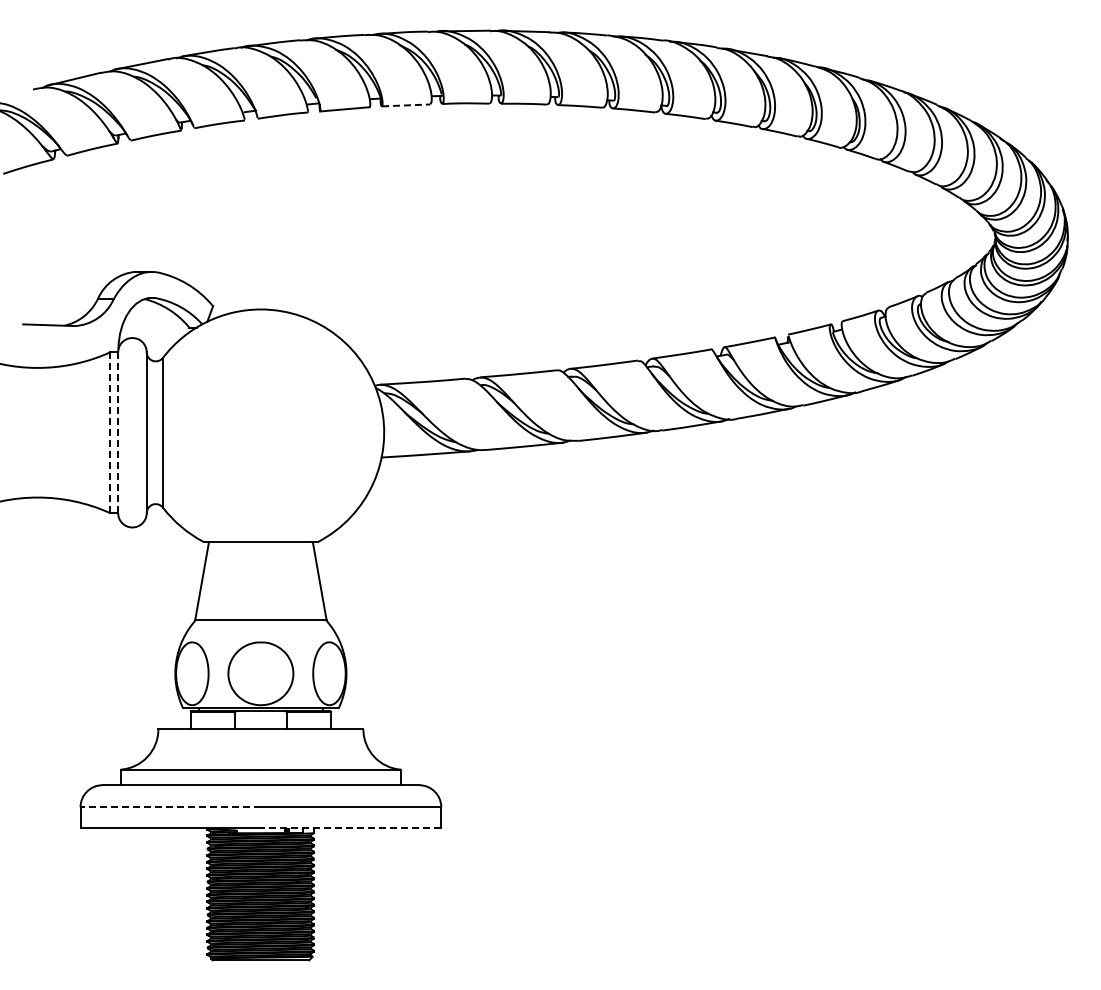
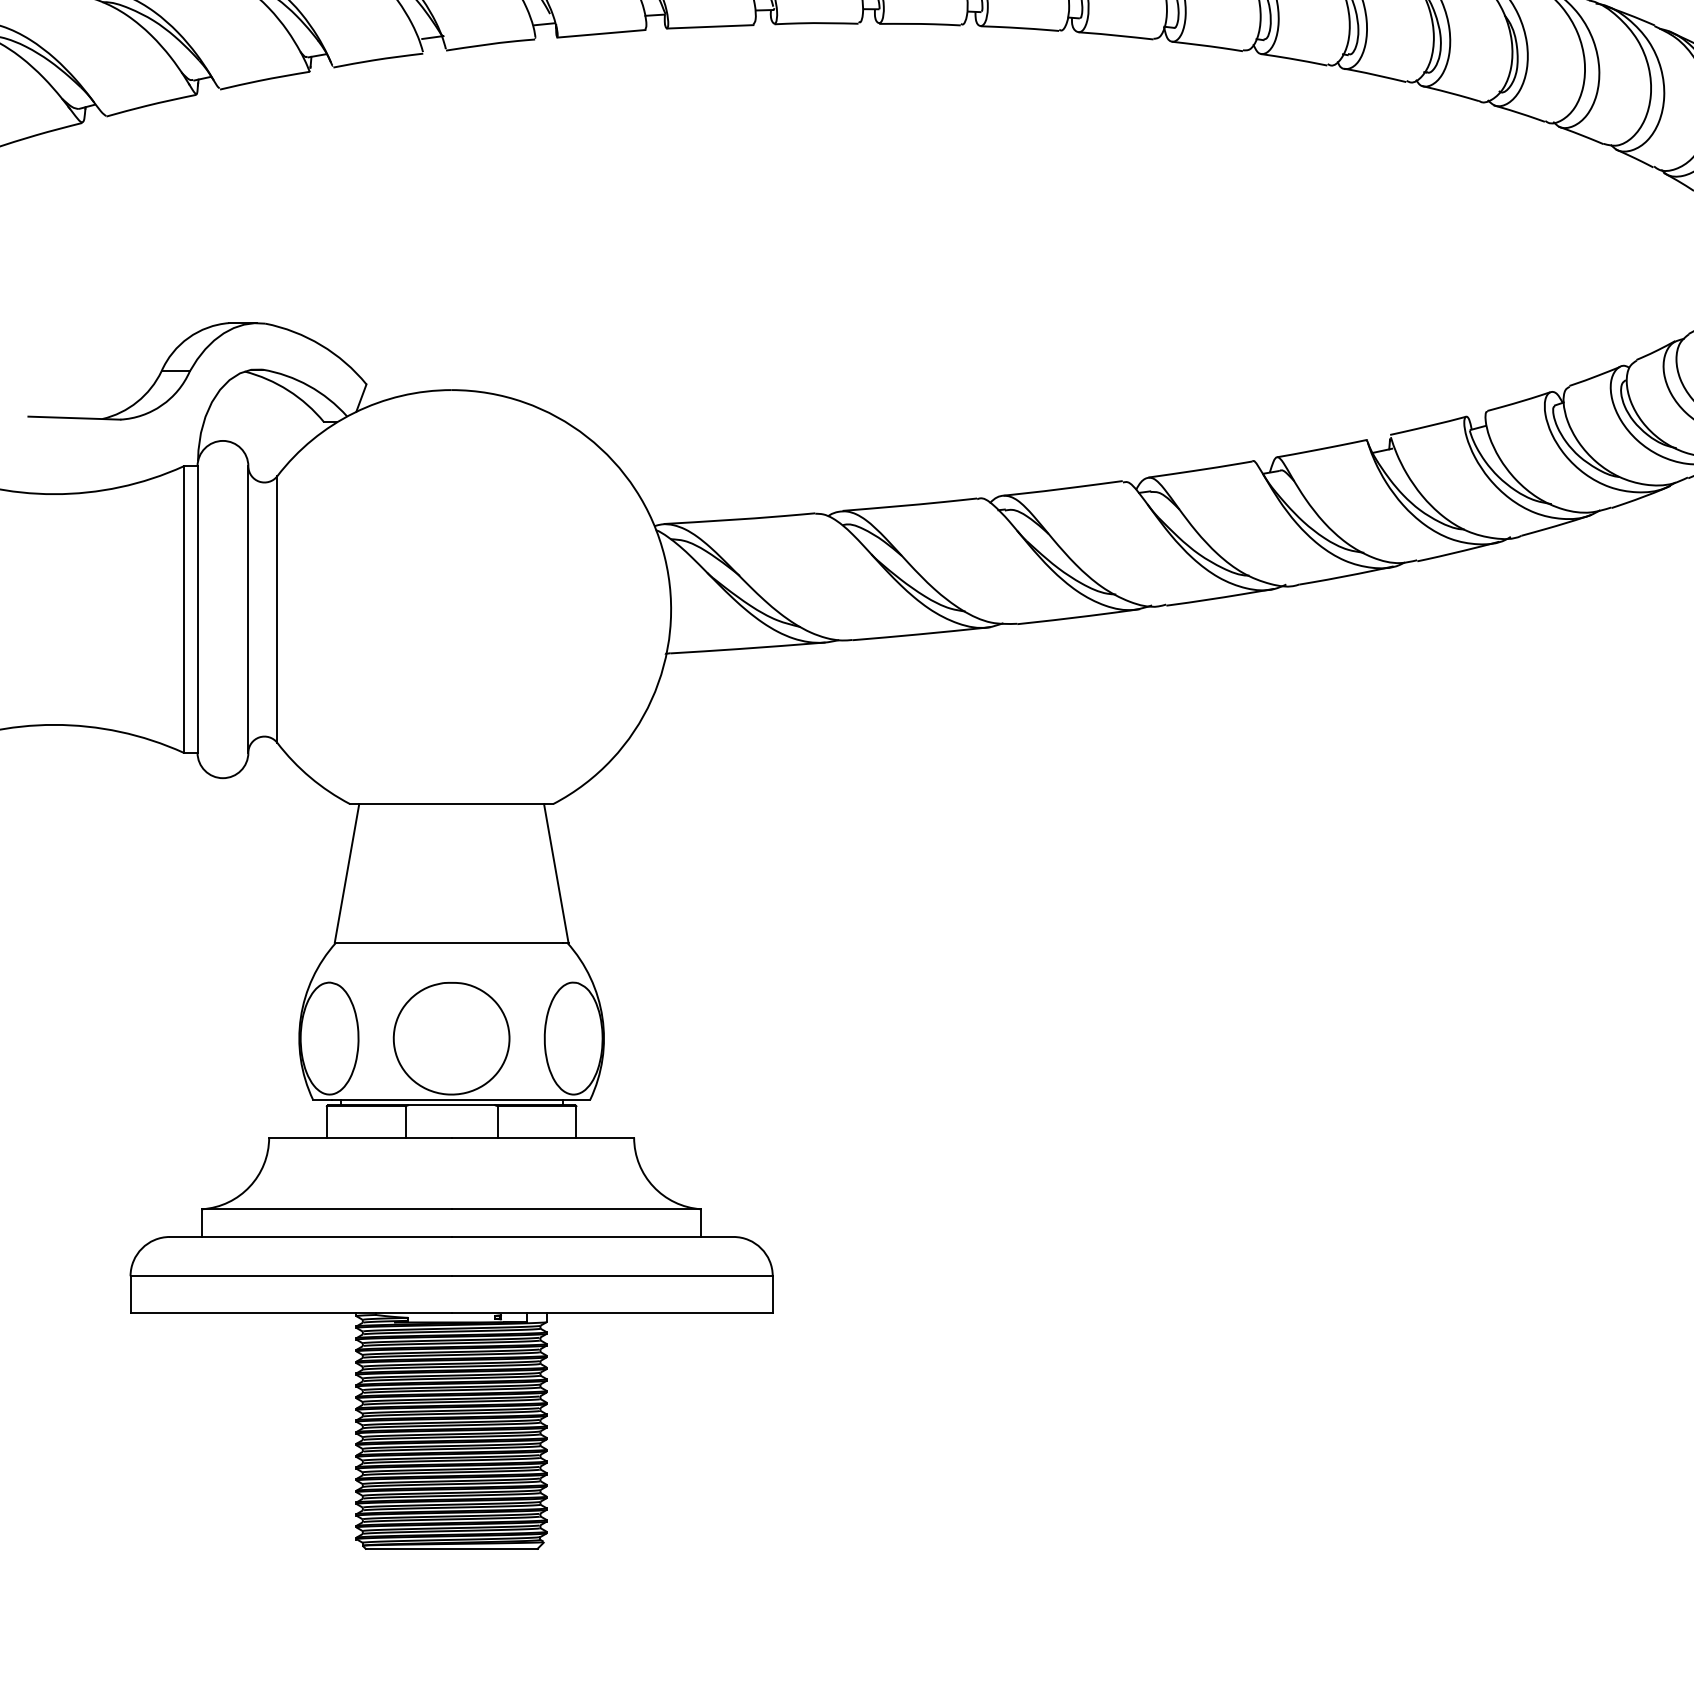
line: (406, 105) -> (710, 26), dashed -> solid
line: (110, 433) -> (183, 610), dashed -> solid
line: (118, 433) -> (198, 610), dashed -> solid
line: (170, 807) -> (290, 1276), dashed -> solid
line: (350, 828) -> (611, 1314), dashed -> solid

